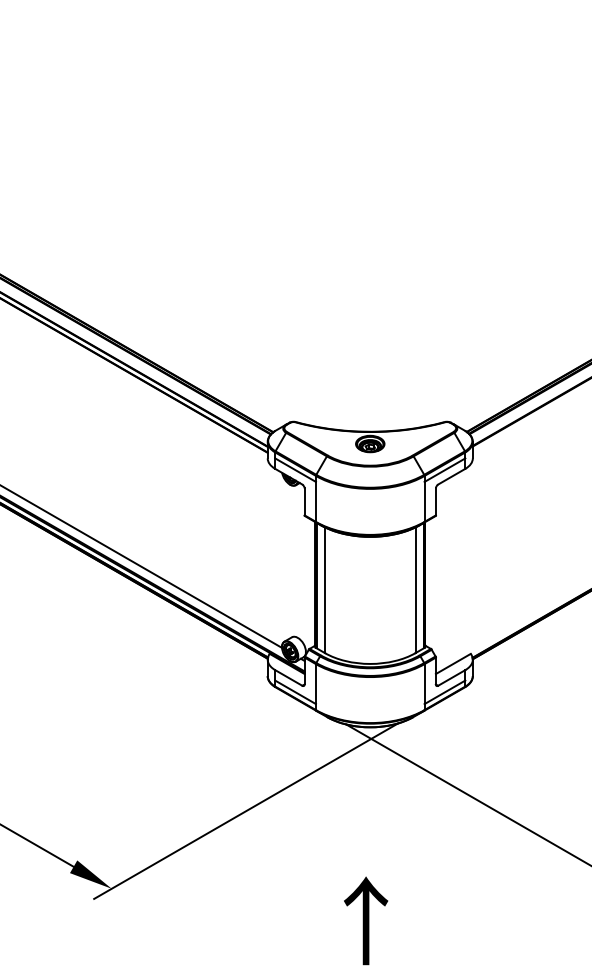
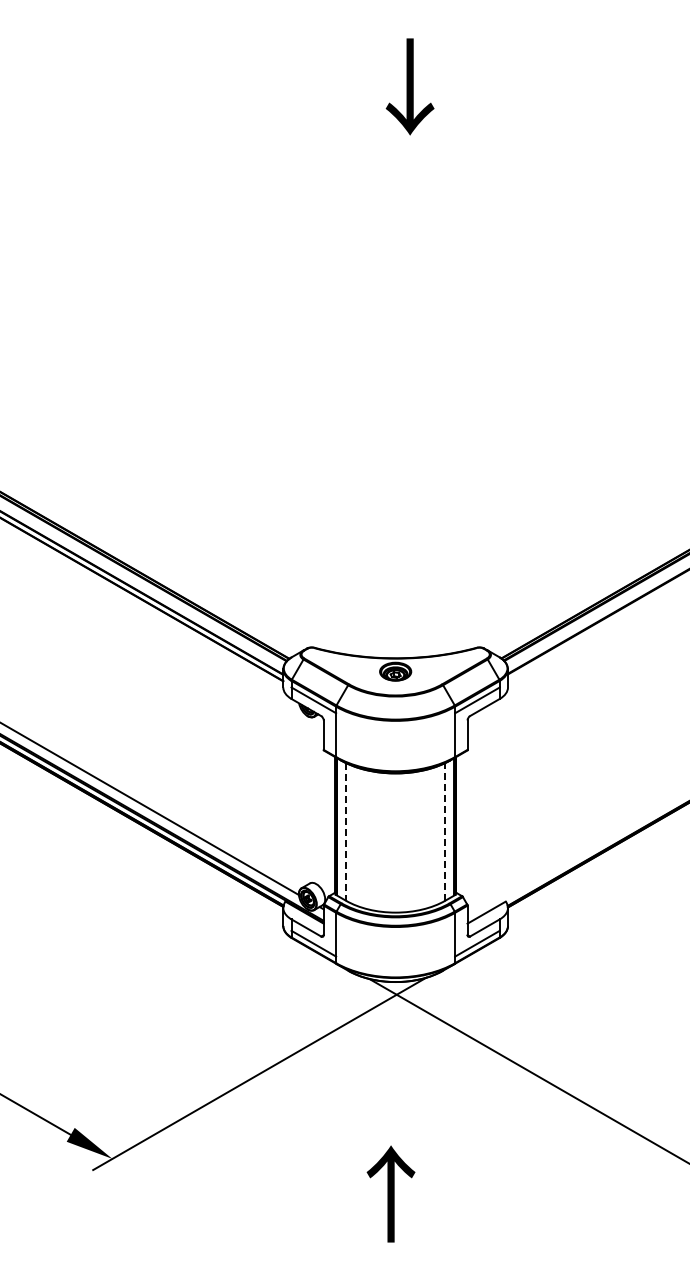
line: (325, 589) -> (346, 831), solid -> dashed
line: (415, 589) -> (445, 831), solid -> dashed

